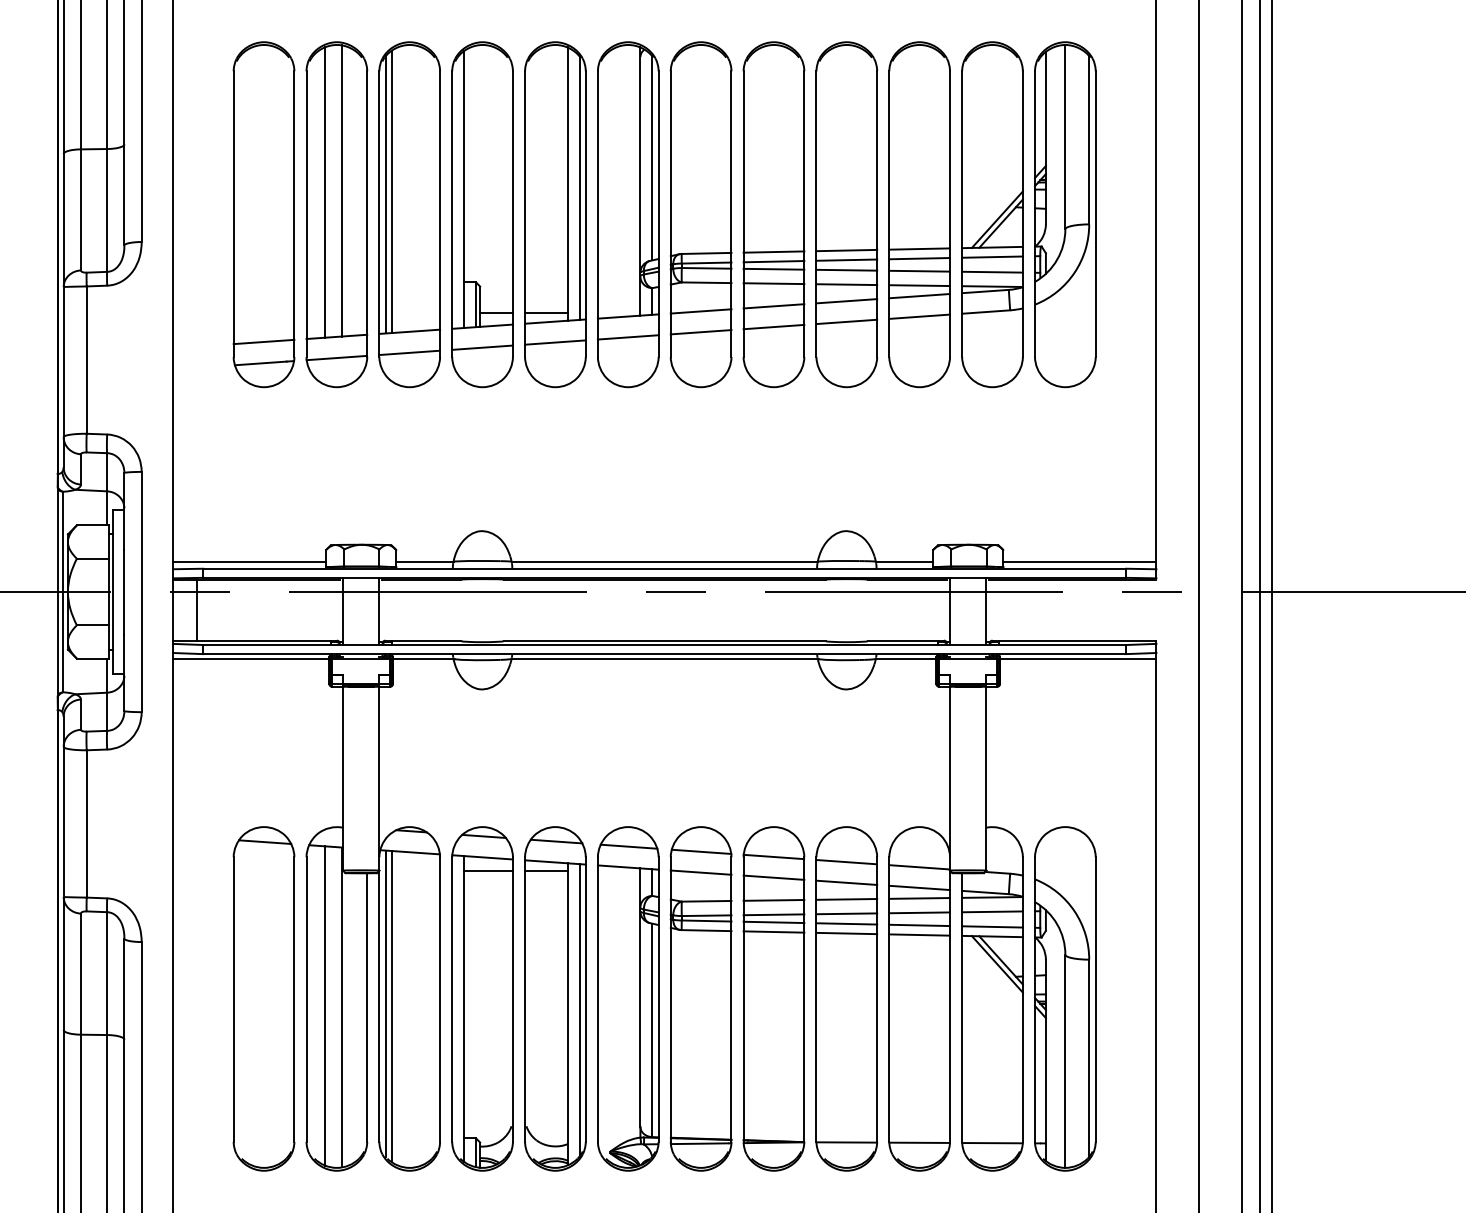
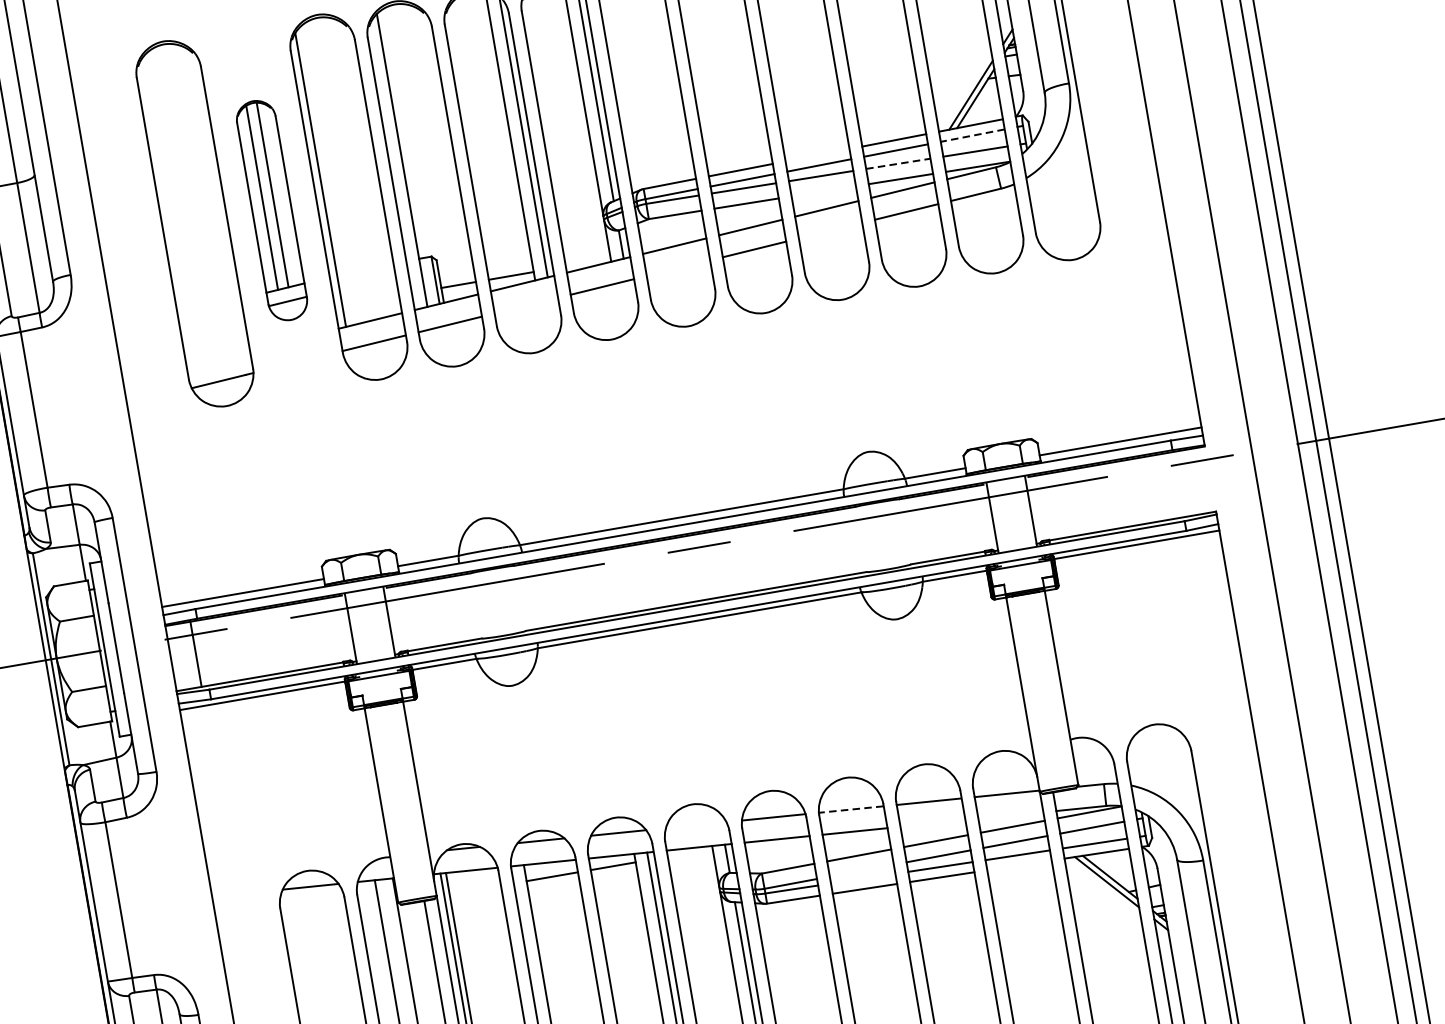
line: (391, 191) -> (325, 175), removed
part: (336, 214) -> (271, 210), size x0.6
line: (846, 250) -> (817, 155), removed
line: (992, 257) -> (972, 136), solid -> dashed
line: (920, 271) -> (899, 163), solid -> dashed
line: (846, 284) -> (823, 191), removed
line: (846, 321) -> (830, 230), removed
line: (700, 332) -> (677, 268), removed
line: (263, 341) -> (217, 357), removed
line: (555, 342) -> (526, 305), removed
line: (628, 846) -> (695, 825), removed
line: (773, 856) -> (850, 809), solid -> dashed
line: (846, 882) -> (932, 823), removed
line: (919, 887) -> (1010, 815), removed
line: (773, 914) -> (861, 870), removed
line: (773, 922) -> (862, 878), removed
line: (919, 934) -> (1019, 864), removed

